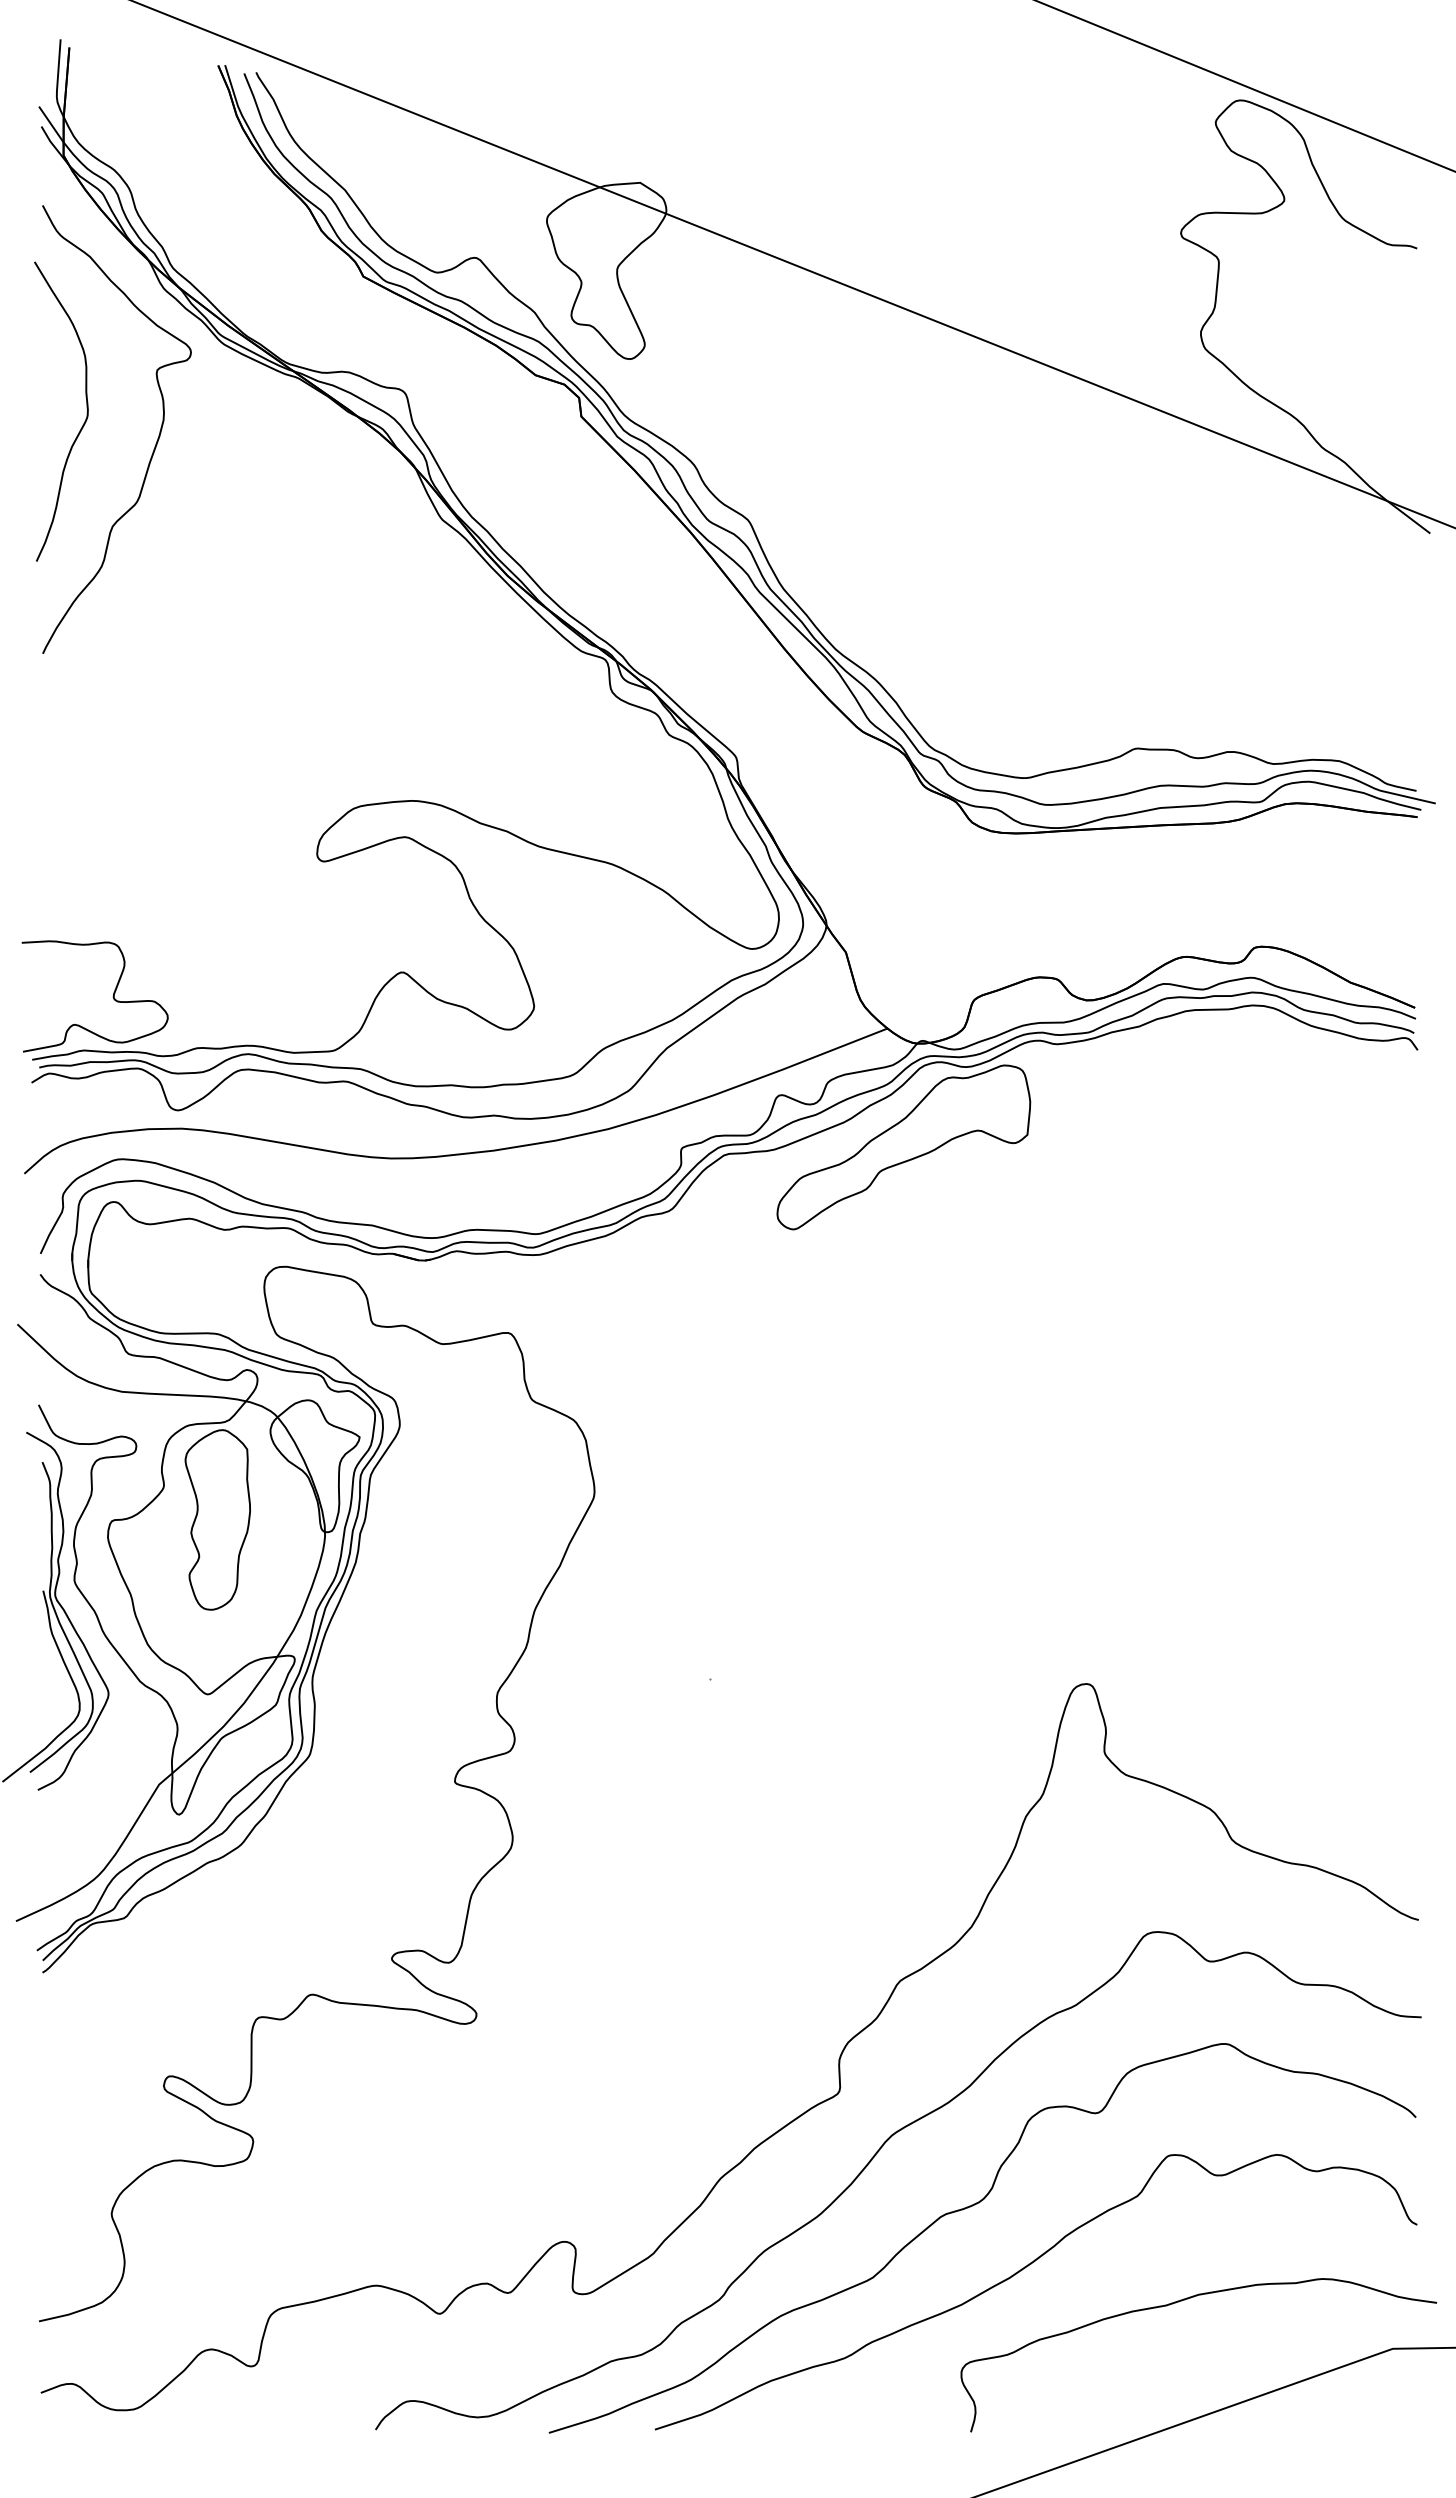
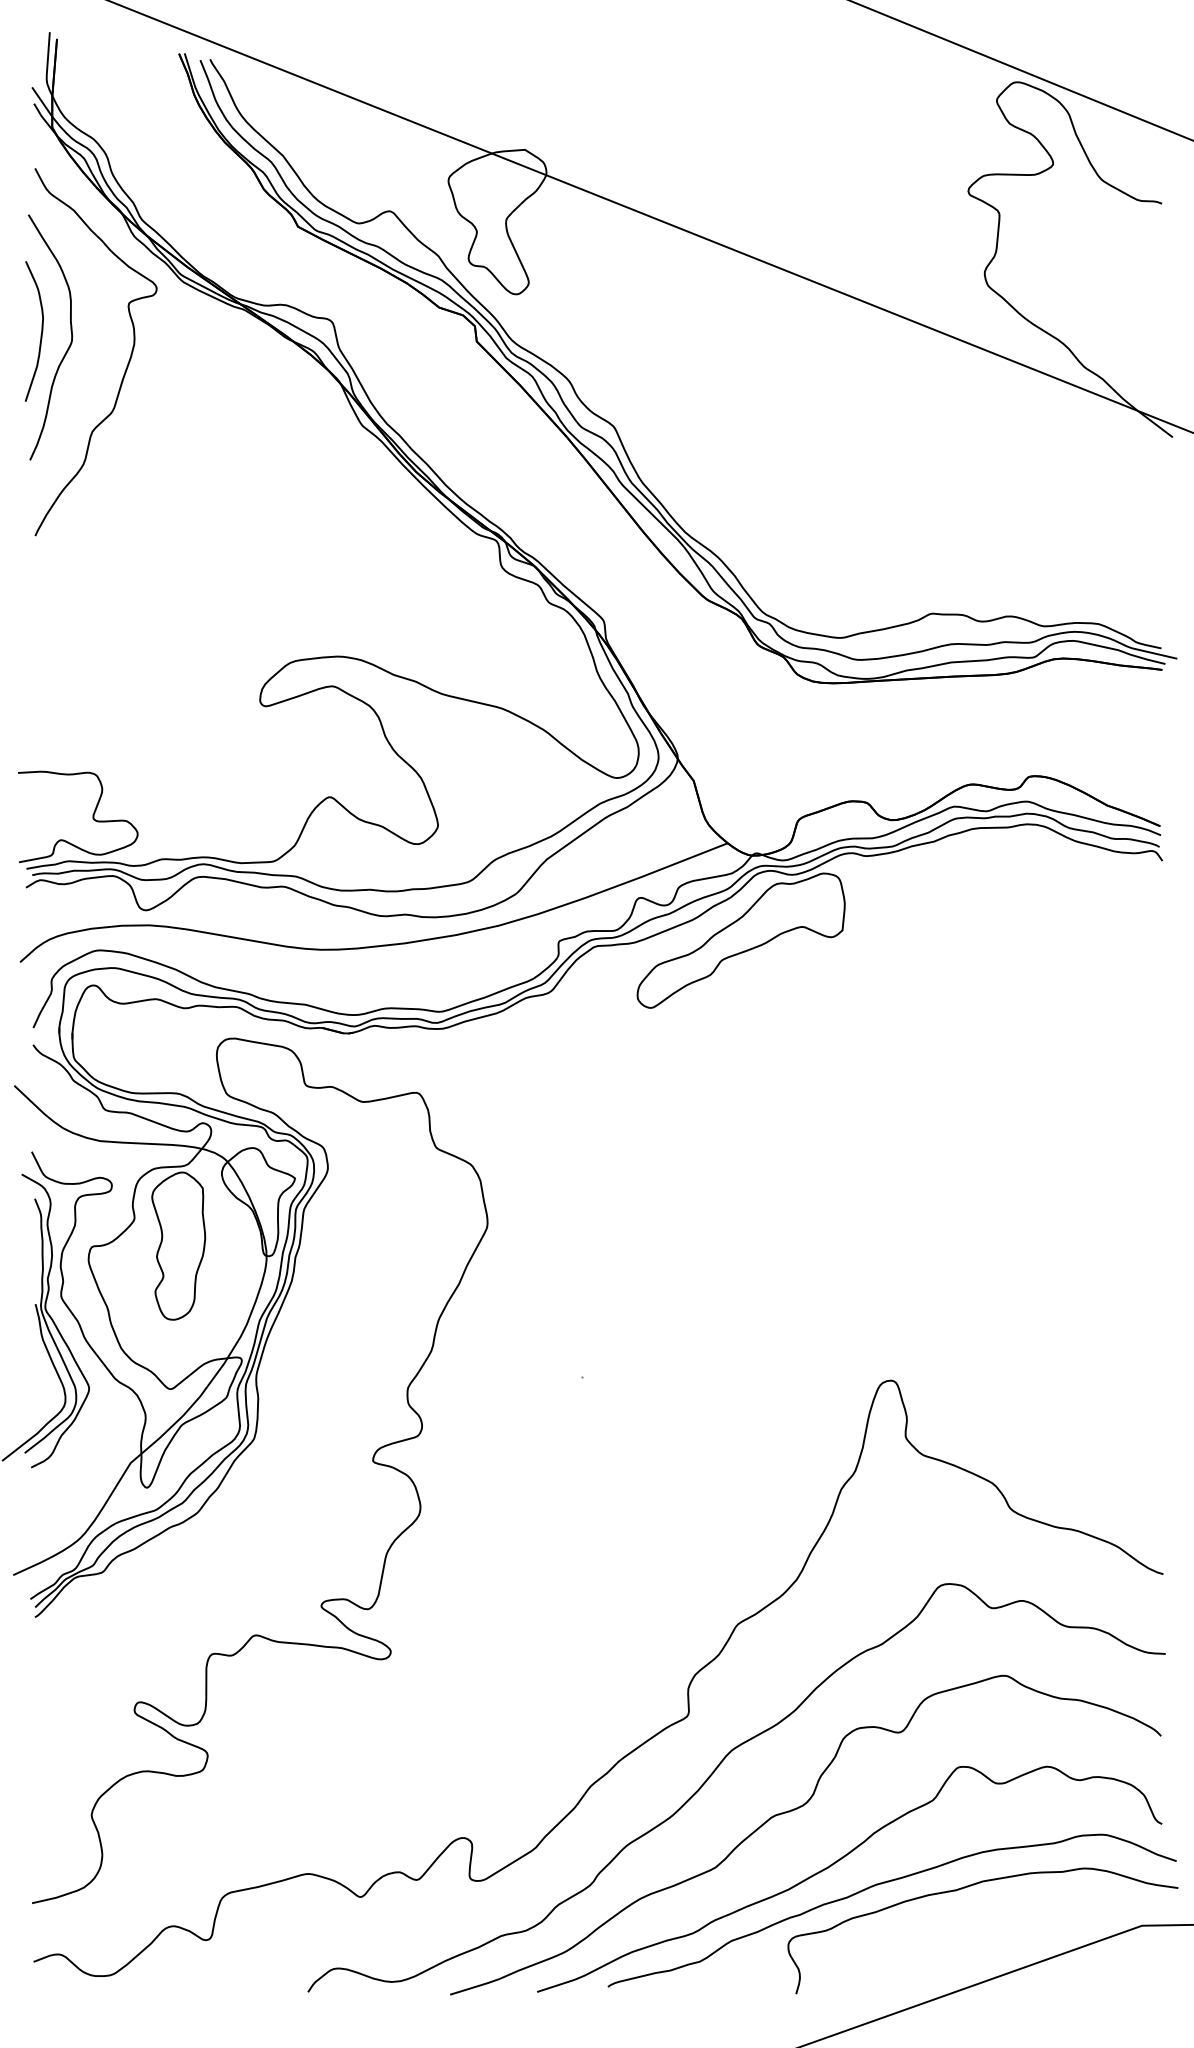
curve: (49, 408) -> (40, 334), added
curve: (1078, 2297) -> (884, 1883), added

